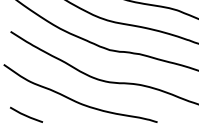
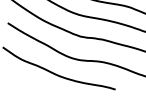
line: (25, 114) -> (18, 83), removed

